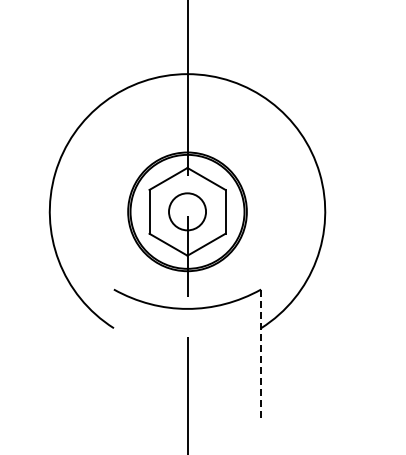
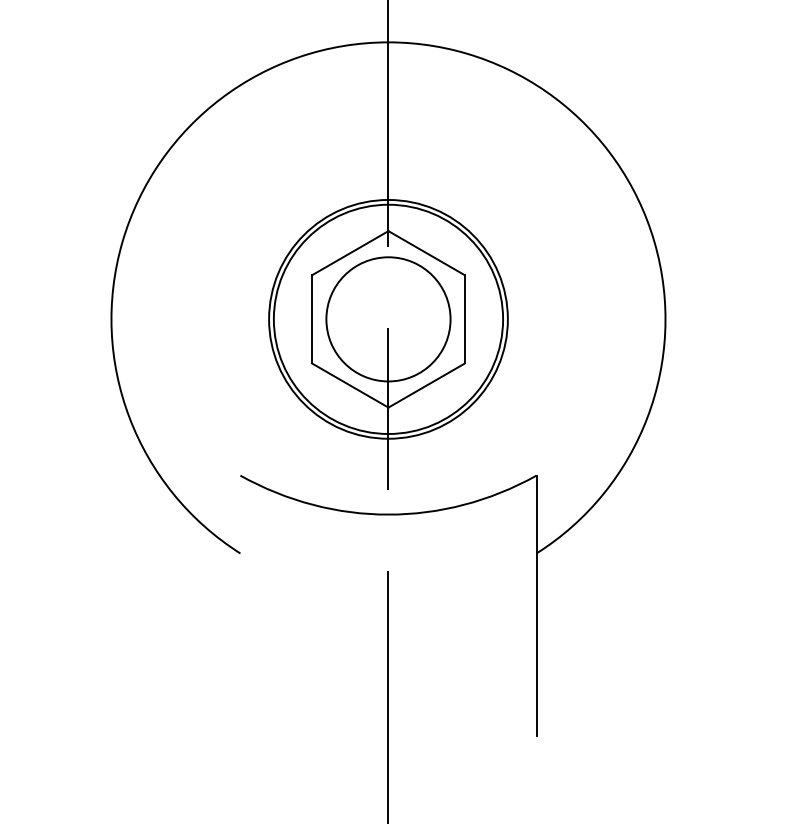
circle: (187, 211) -> (388, 318), size x1.67
line: (261, 354) -> (537, 606), dashed -> solid

